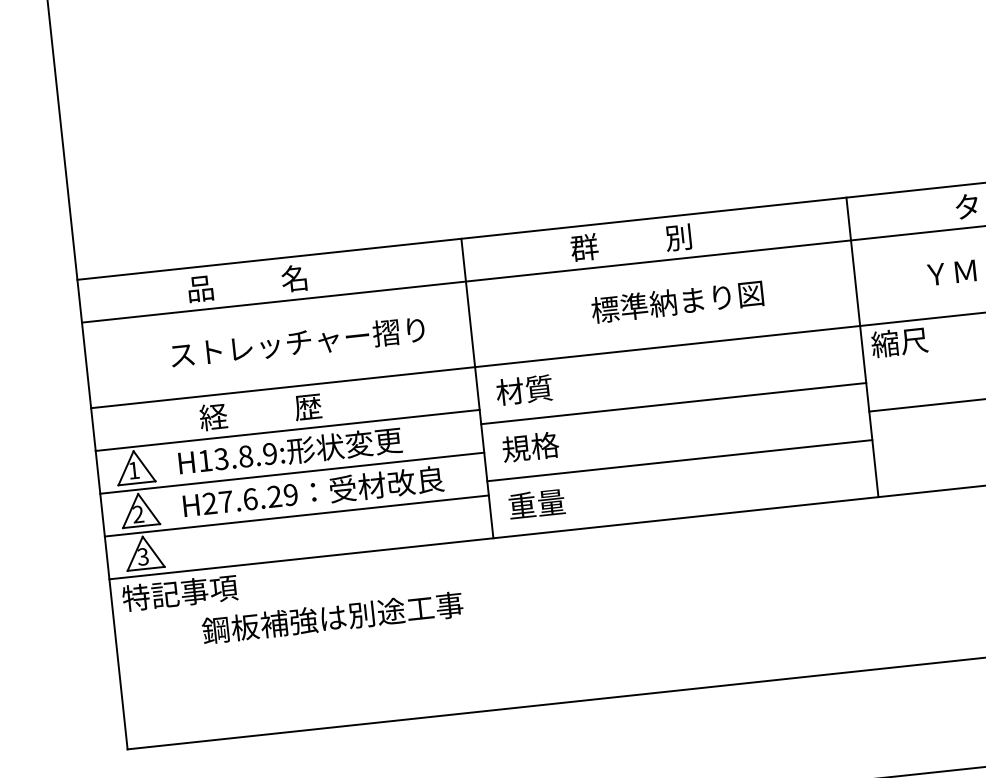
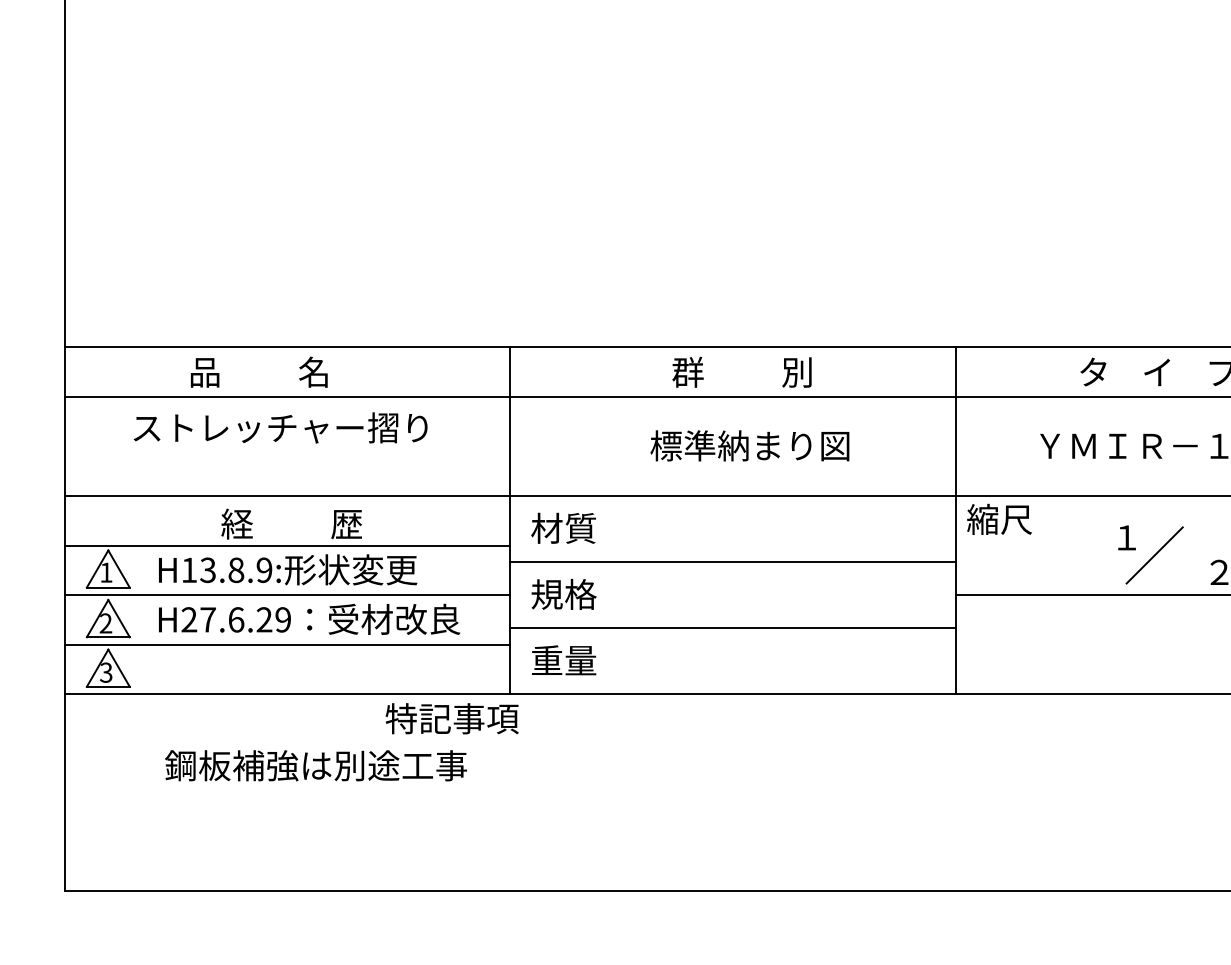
text: (630, 241) -> (741, 371), moved
text: (297, 342) -> (280, 427), moved
text: (260, 411) -> (291, 523), moved
text: (179, 592) -> (451, 718), moved

